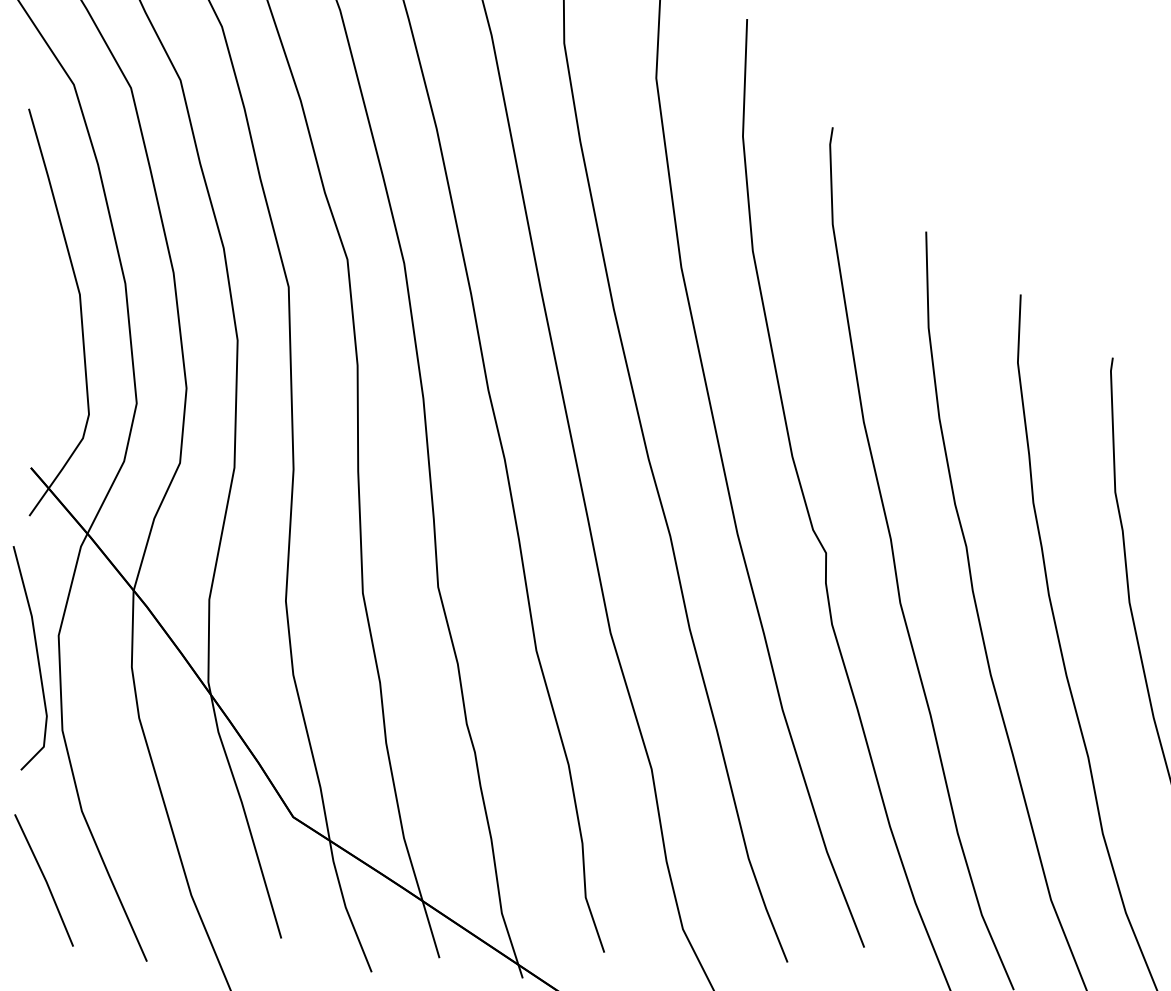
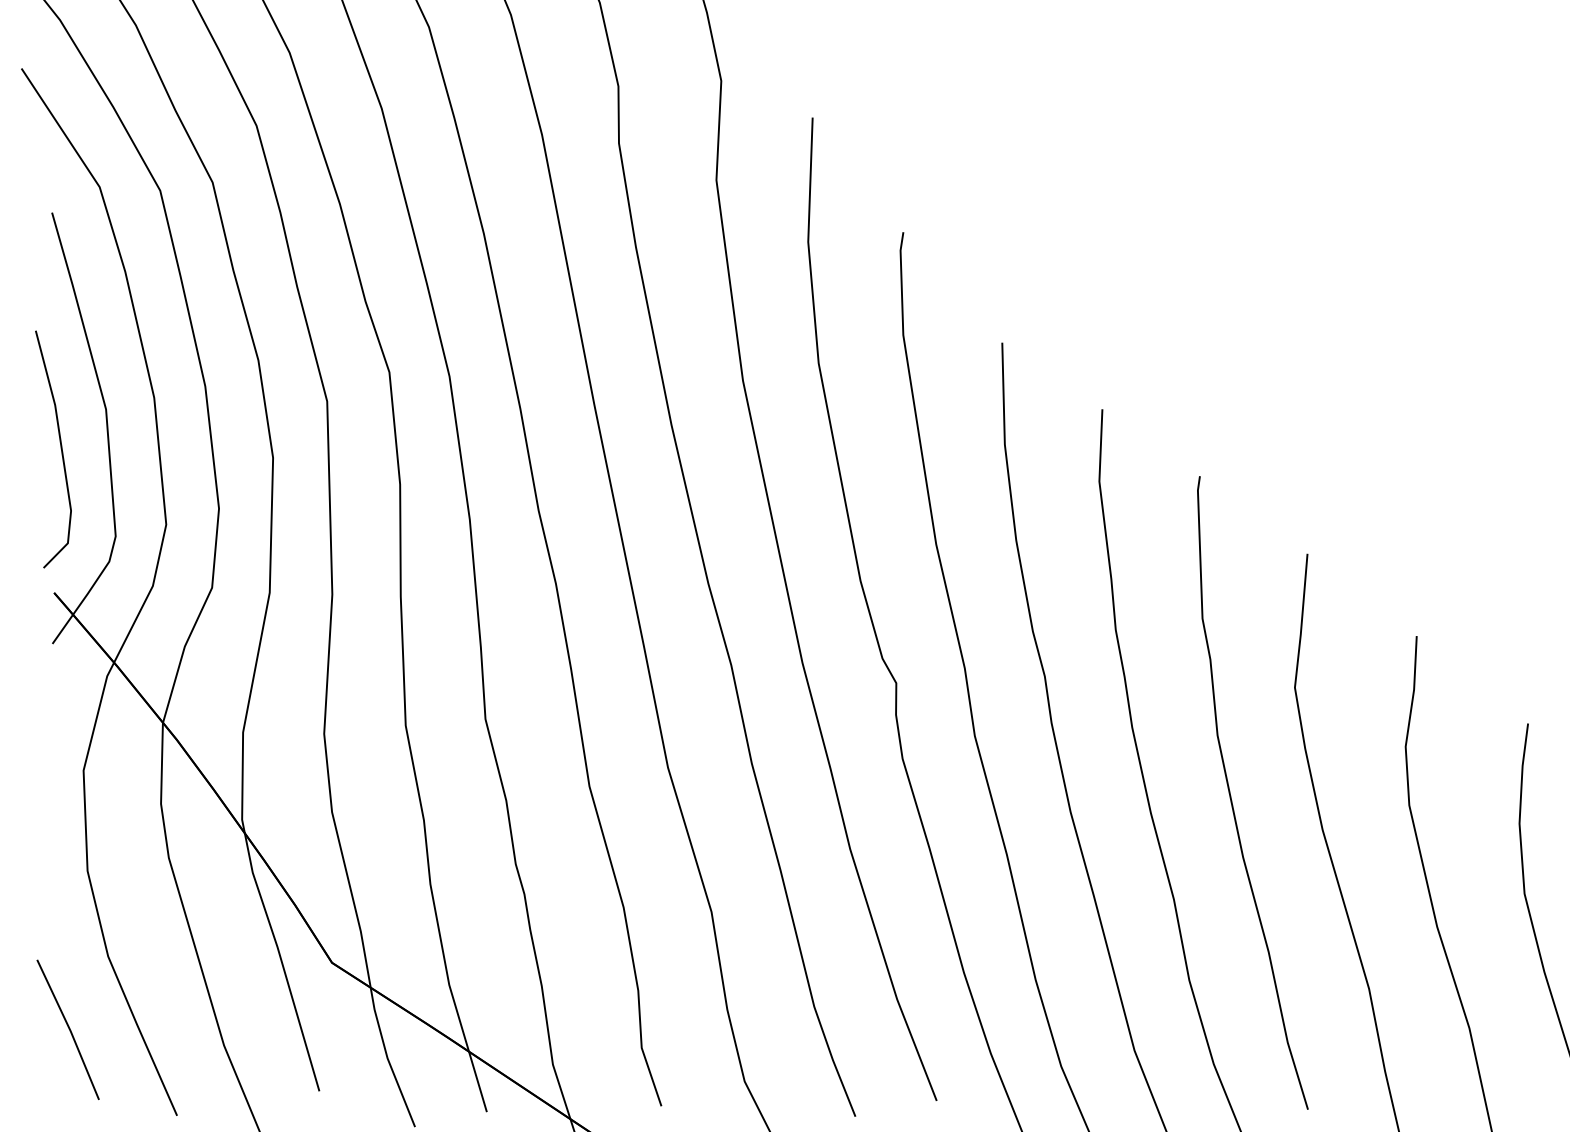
line: (36, 657) -> (60, 448), moved

